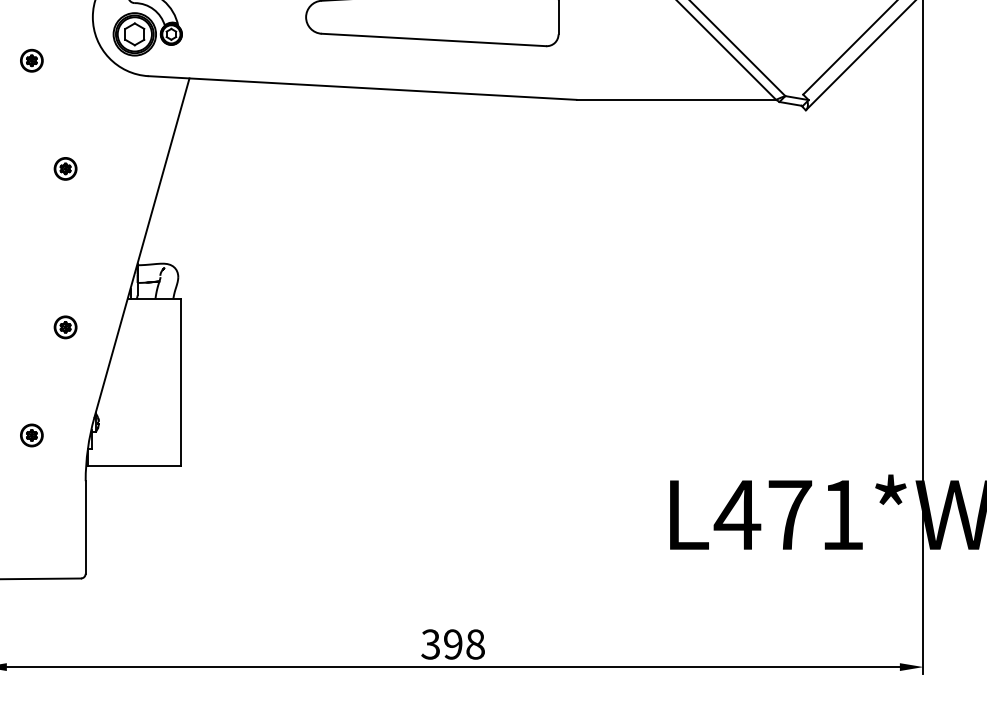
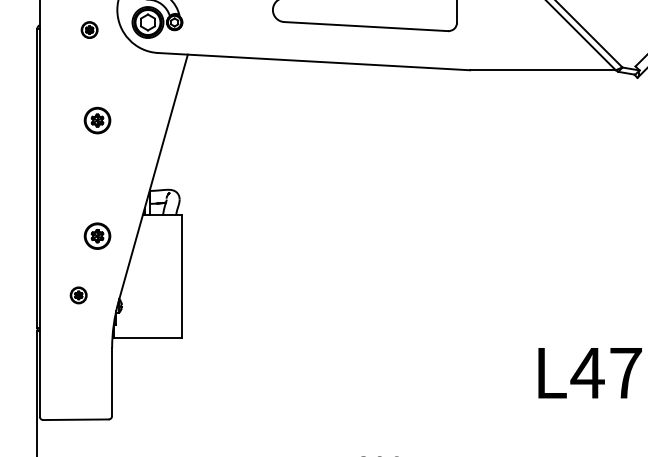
part: (31, 60) -> (89, 29), moved
part: (65, 168) -> (97, 120), size x1.6
part: (65, 327) -> (97, 236), size x1.6
part: (31, 435) -> (78, 295), moved

